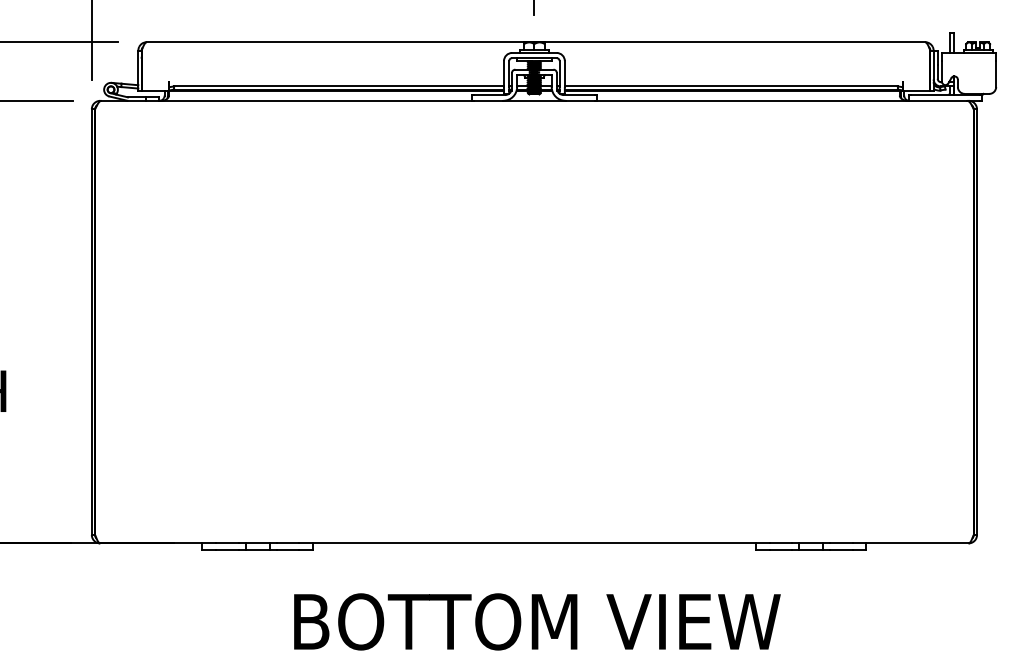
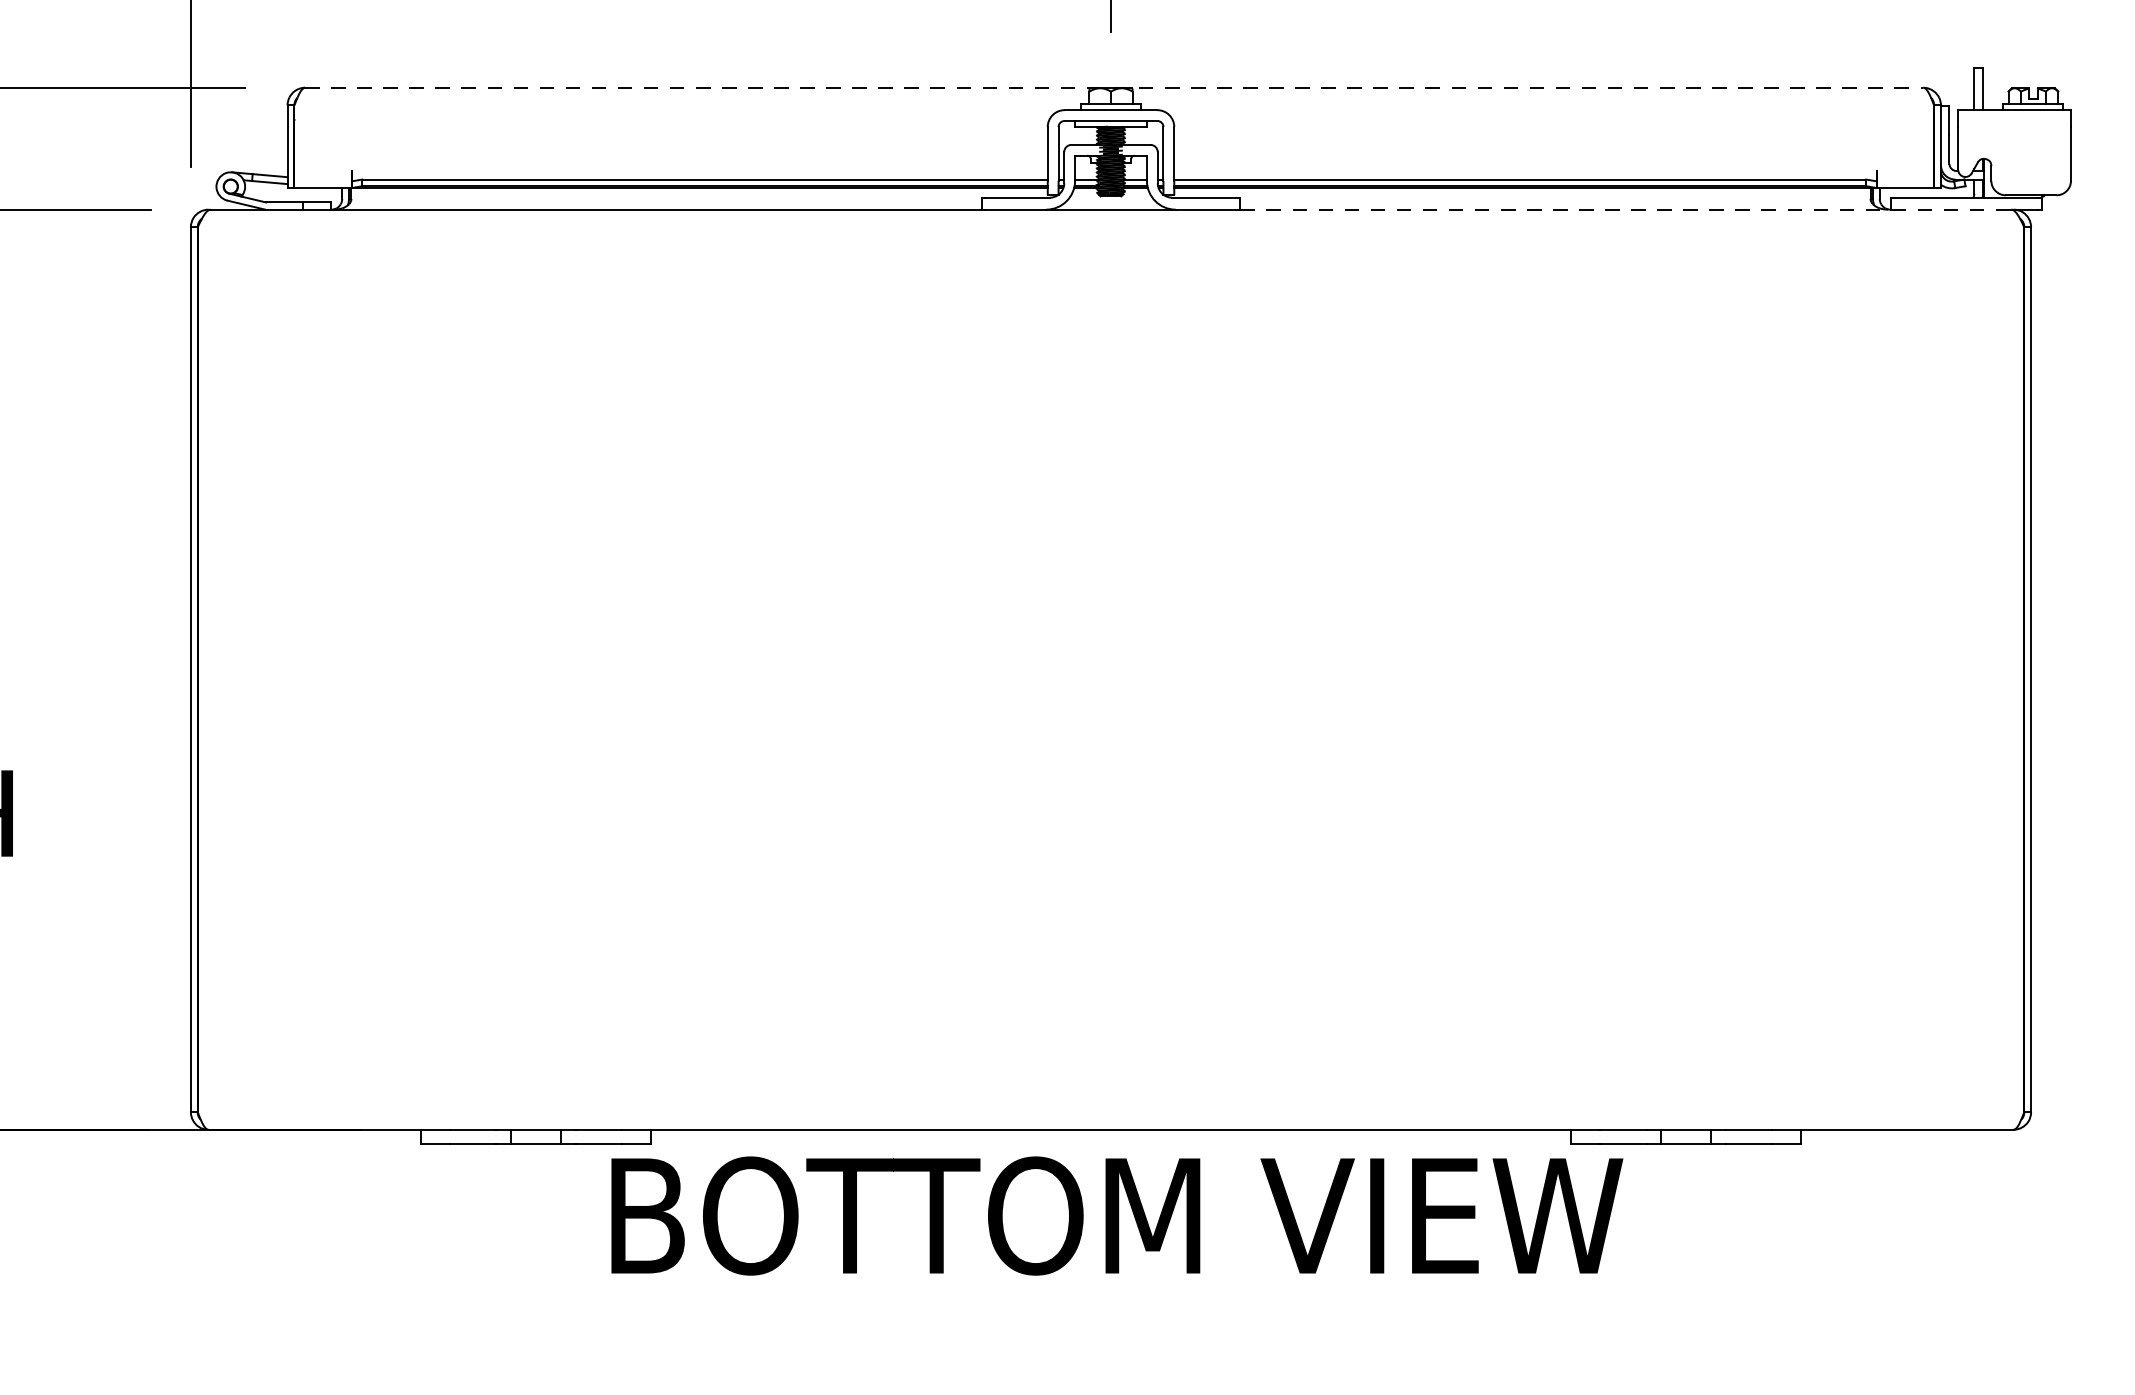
line: (536, 42) -> (1115, 88), solid -> dashed
line: (782, 100) -> (1626, 208), solid -> dashed
text: (537, 621) -> (1117, 1215), moved

